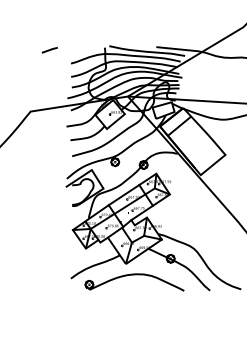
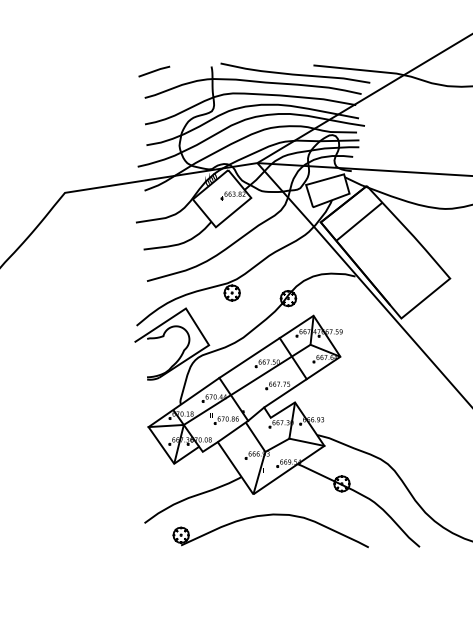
line: (49, 50) -> (153, 72), moved

